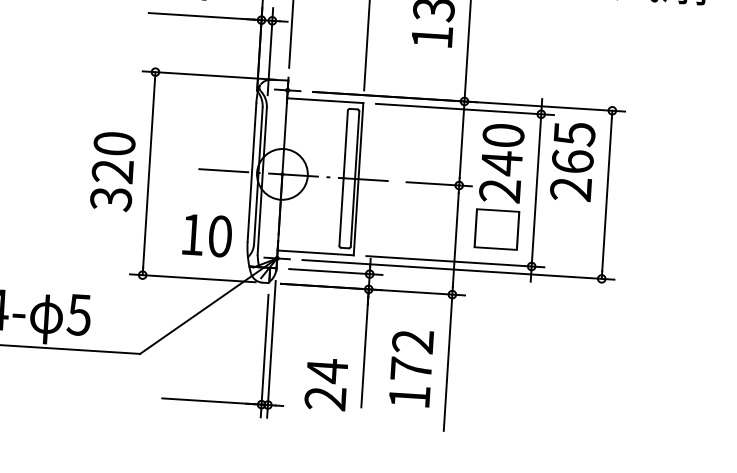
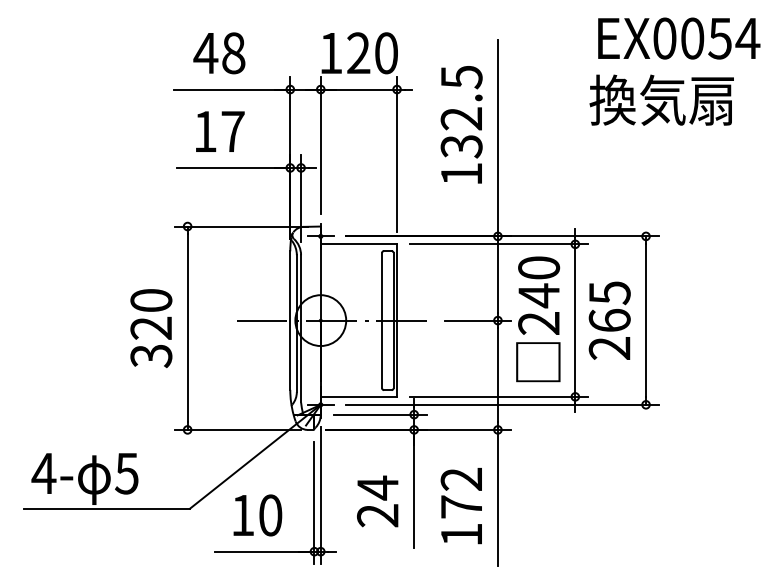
text: (572, 161) -> (609, 320), moved
text: (207, 235) -> (257, 515), moved
text: (326, 384) -> (377, 501), moved

